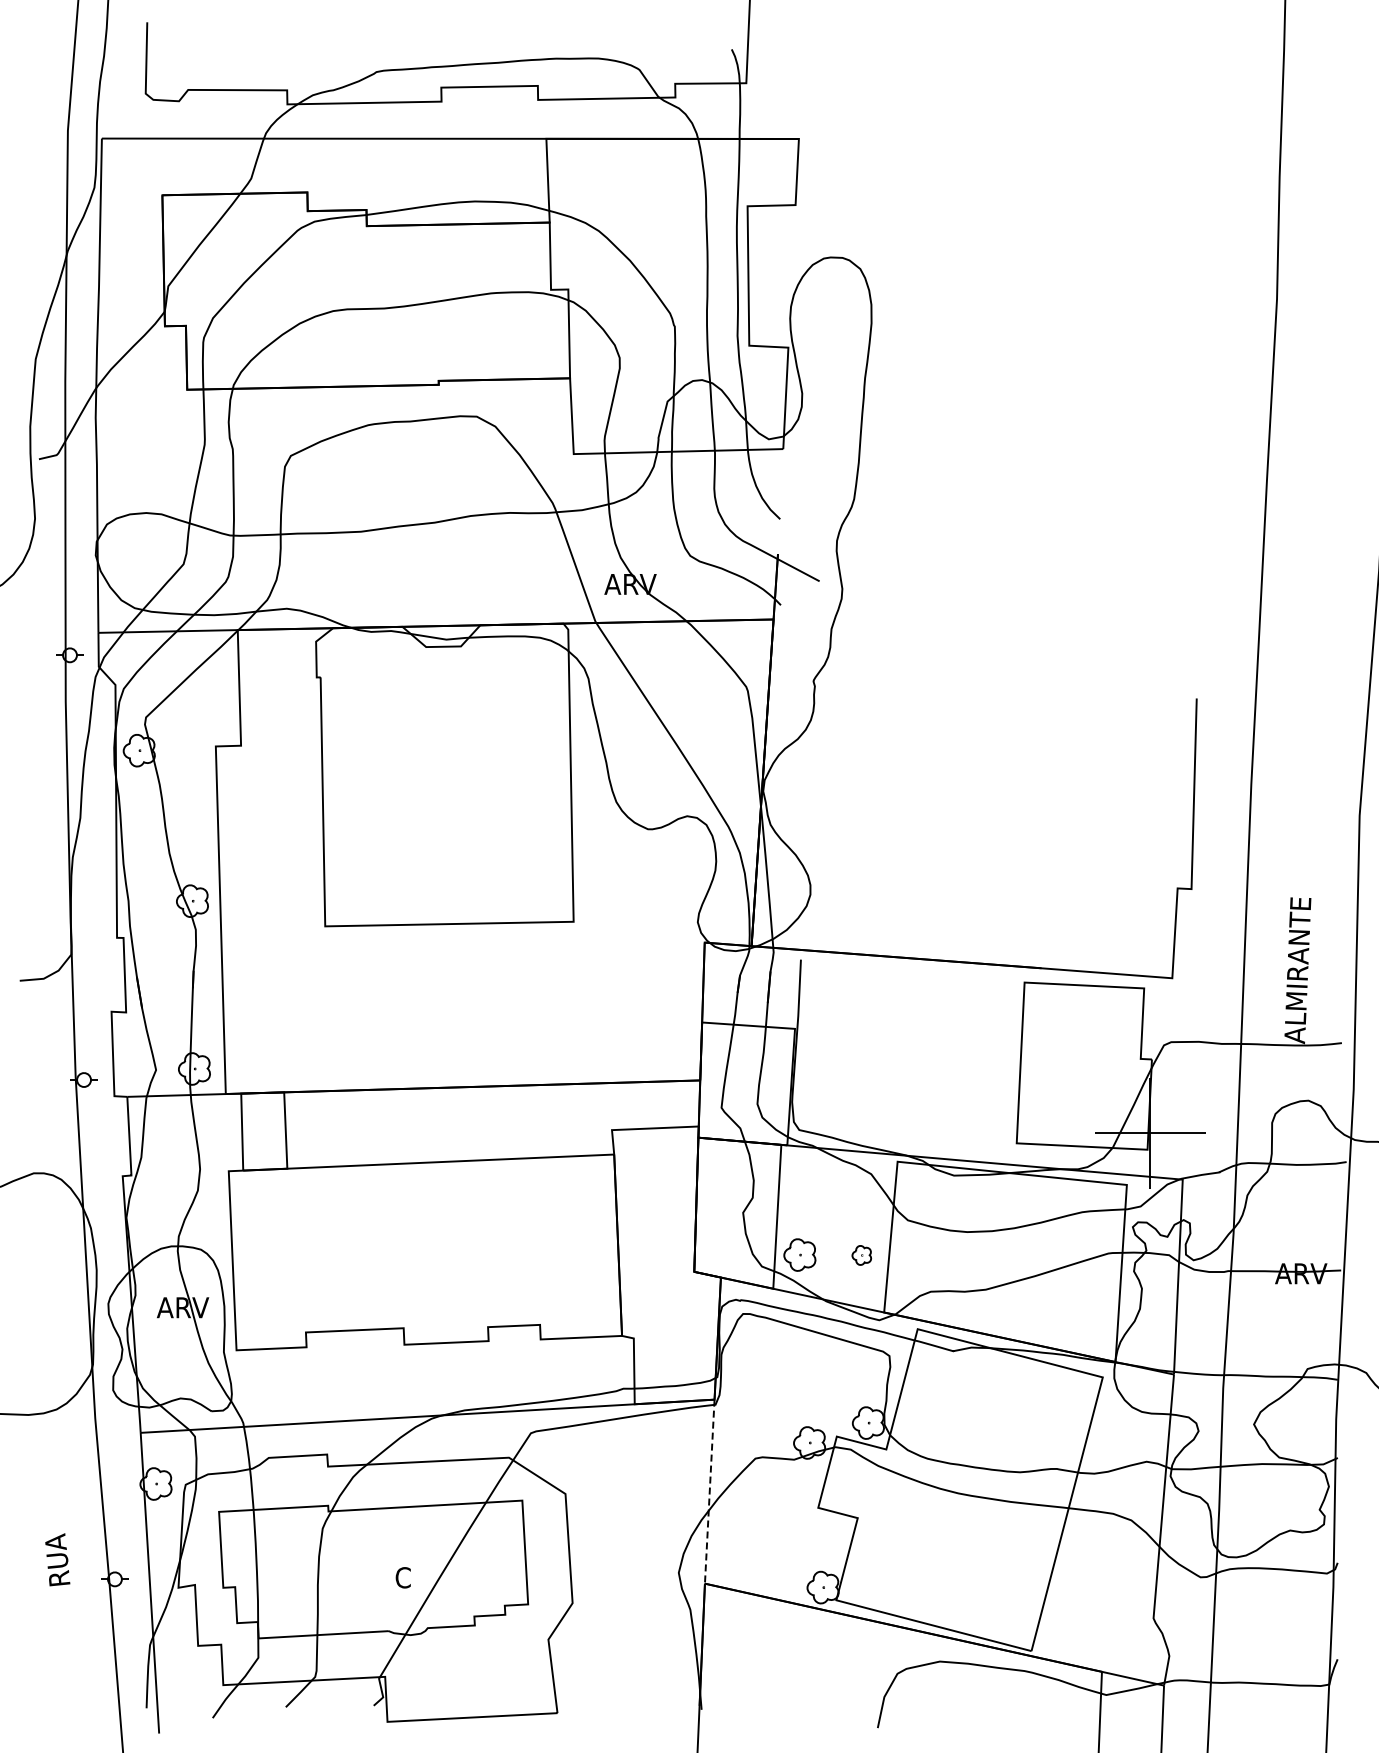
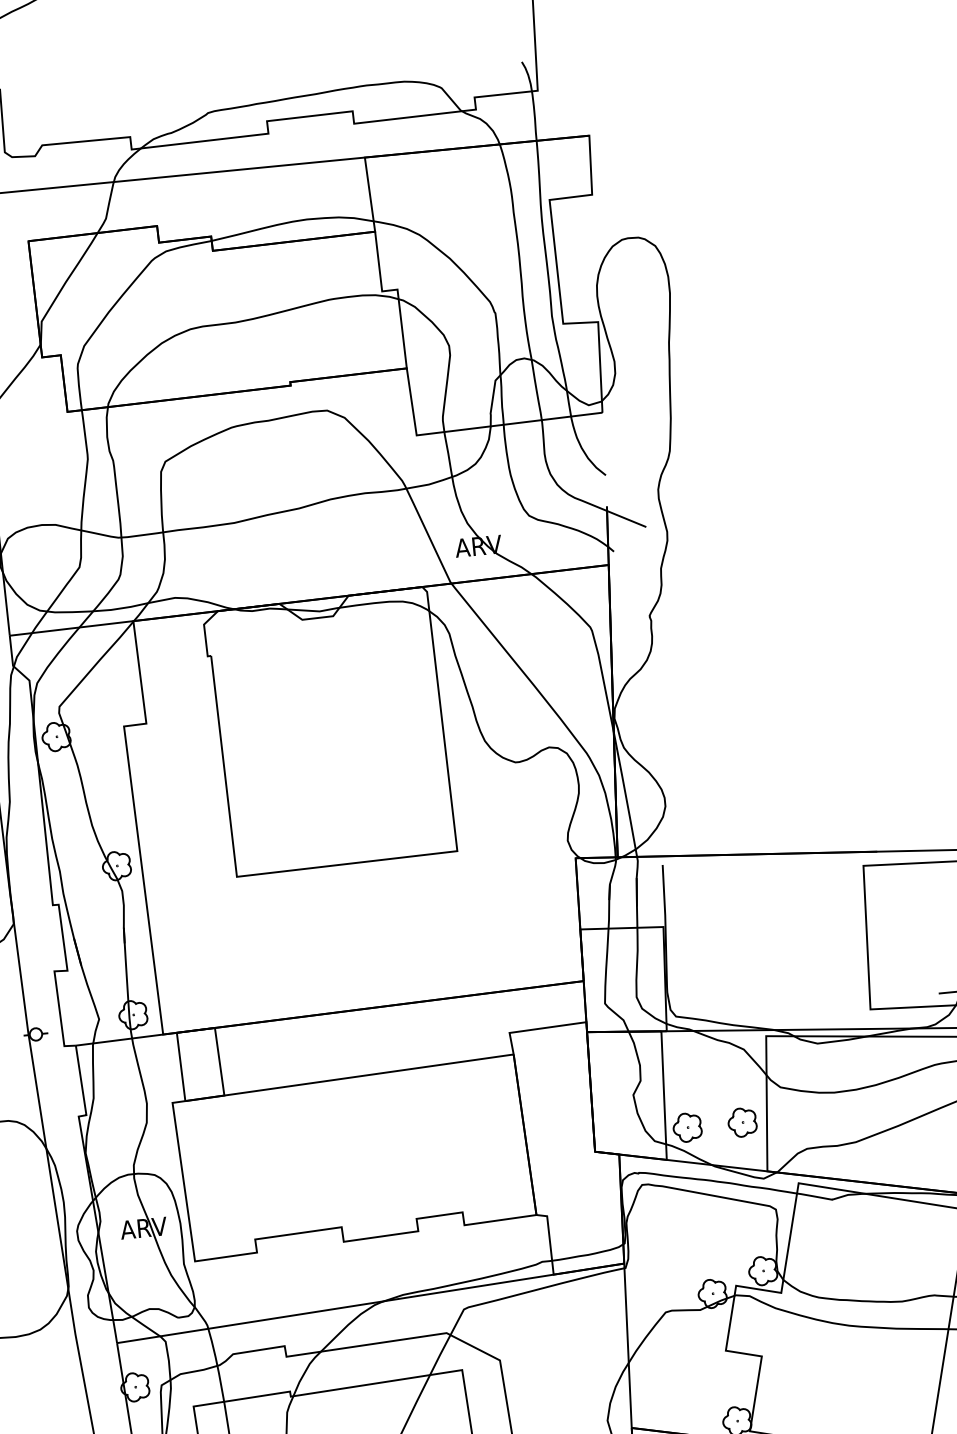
part: (861, 1255) -> (742, 1122), size x1.67
line: (709, 1492) -> (627, 1346), dashed -> solid

